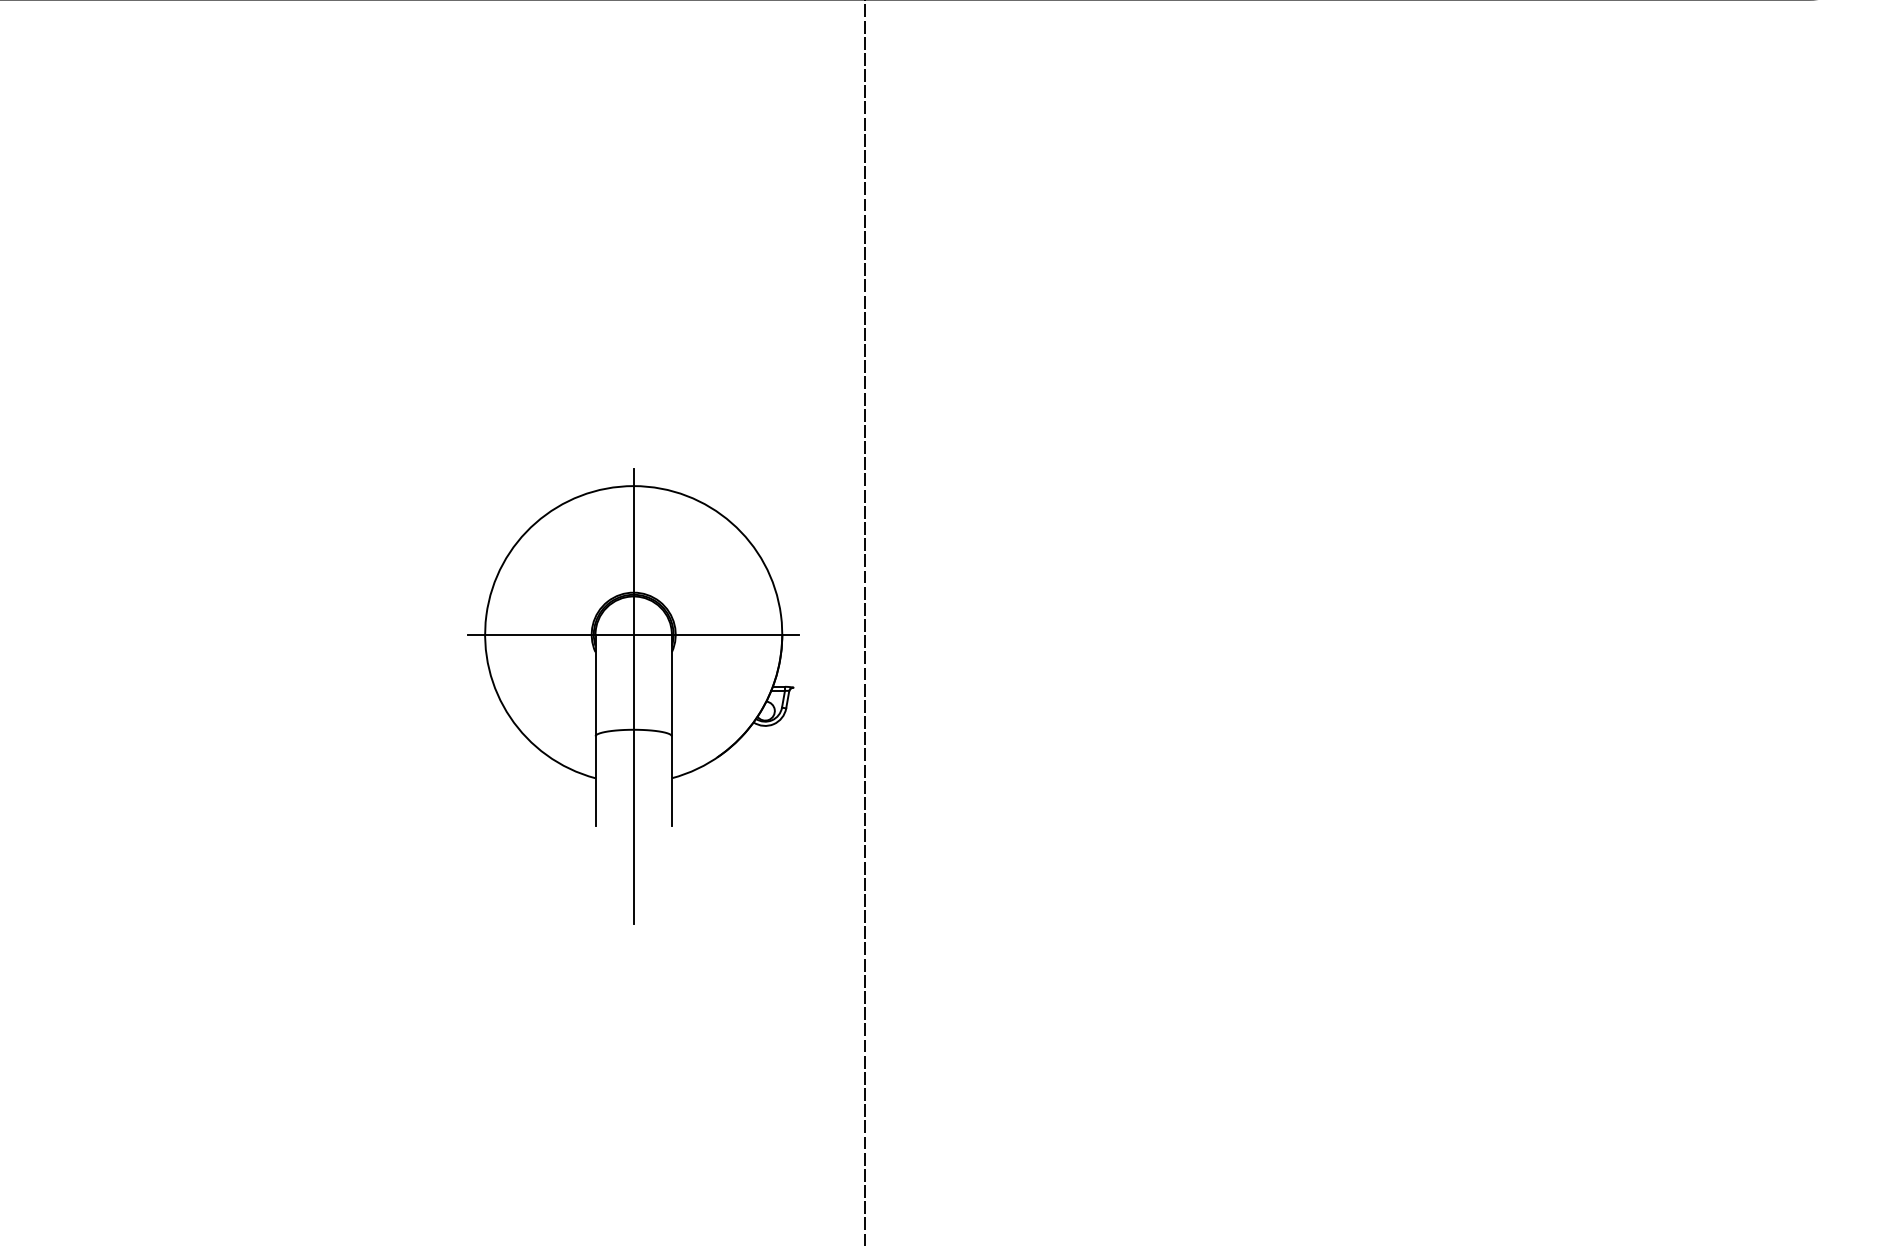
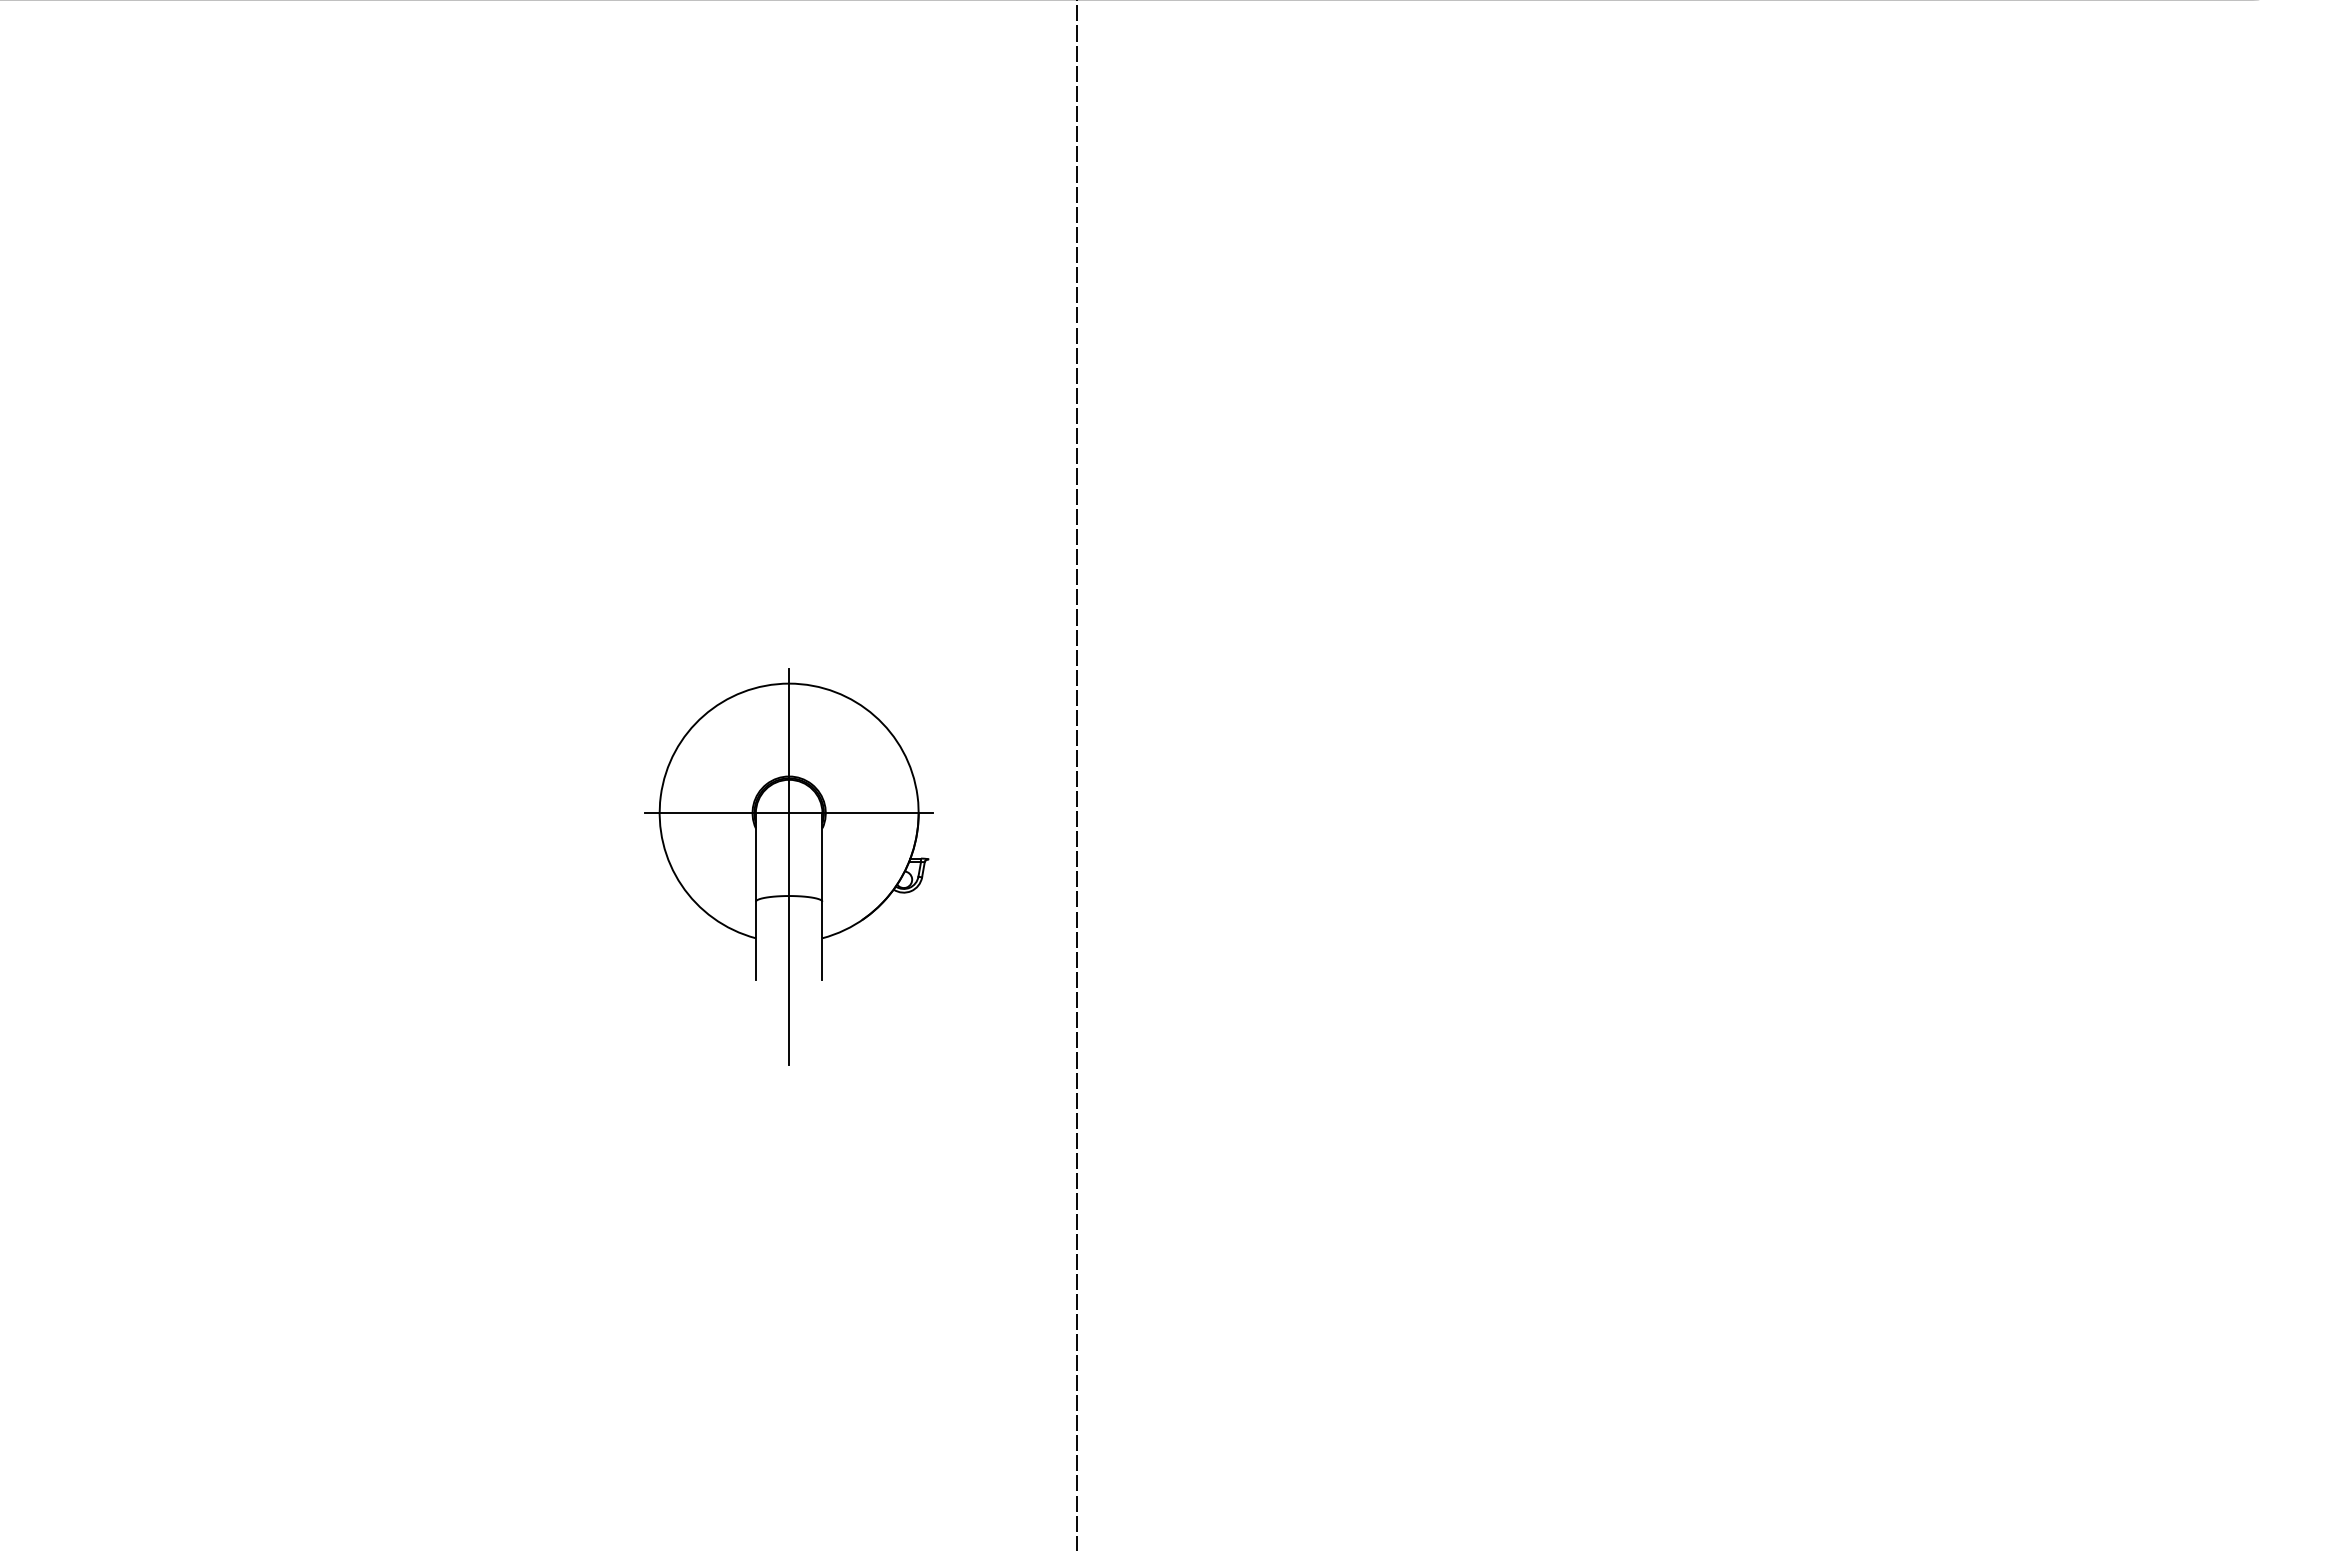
part: (633, 696) -> (788, 866), size x0.7

